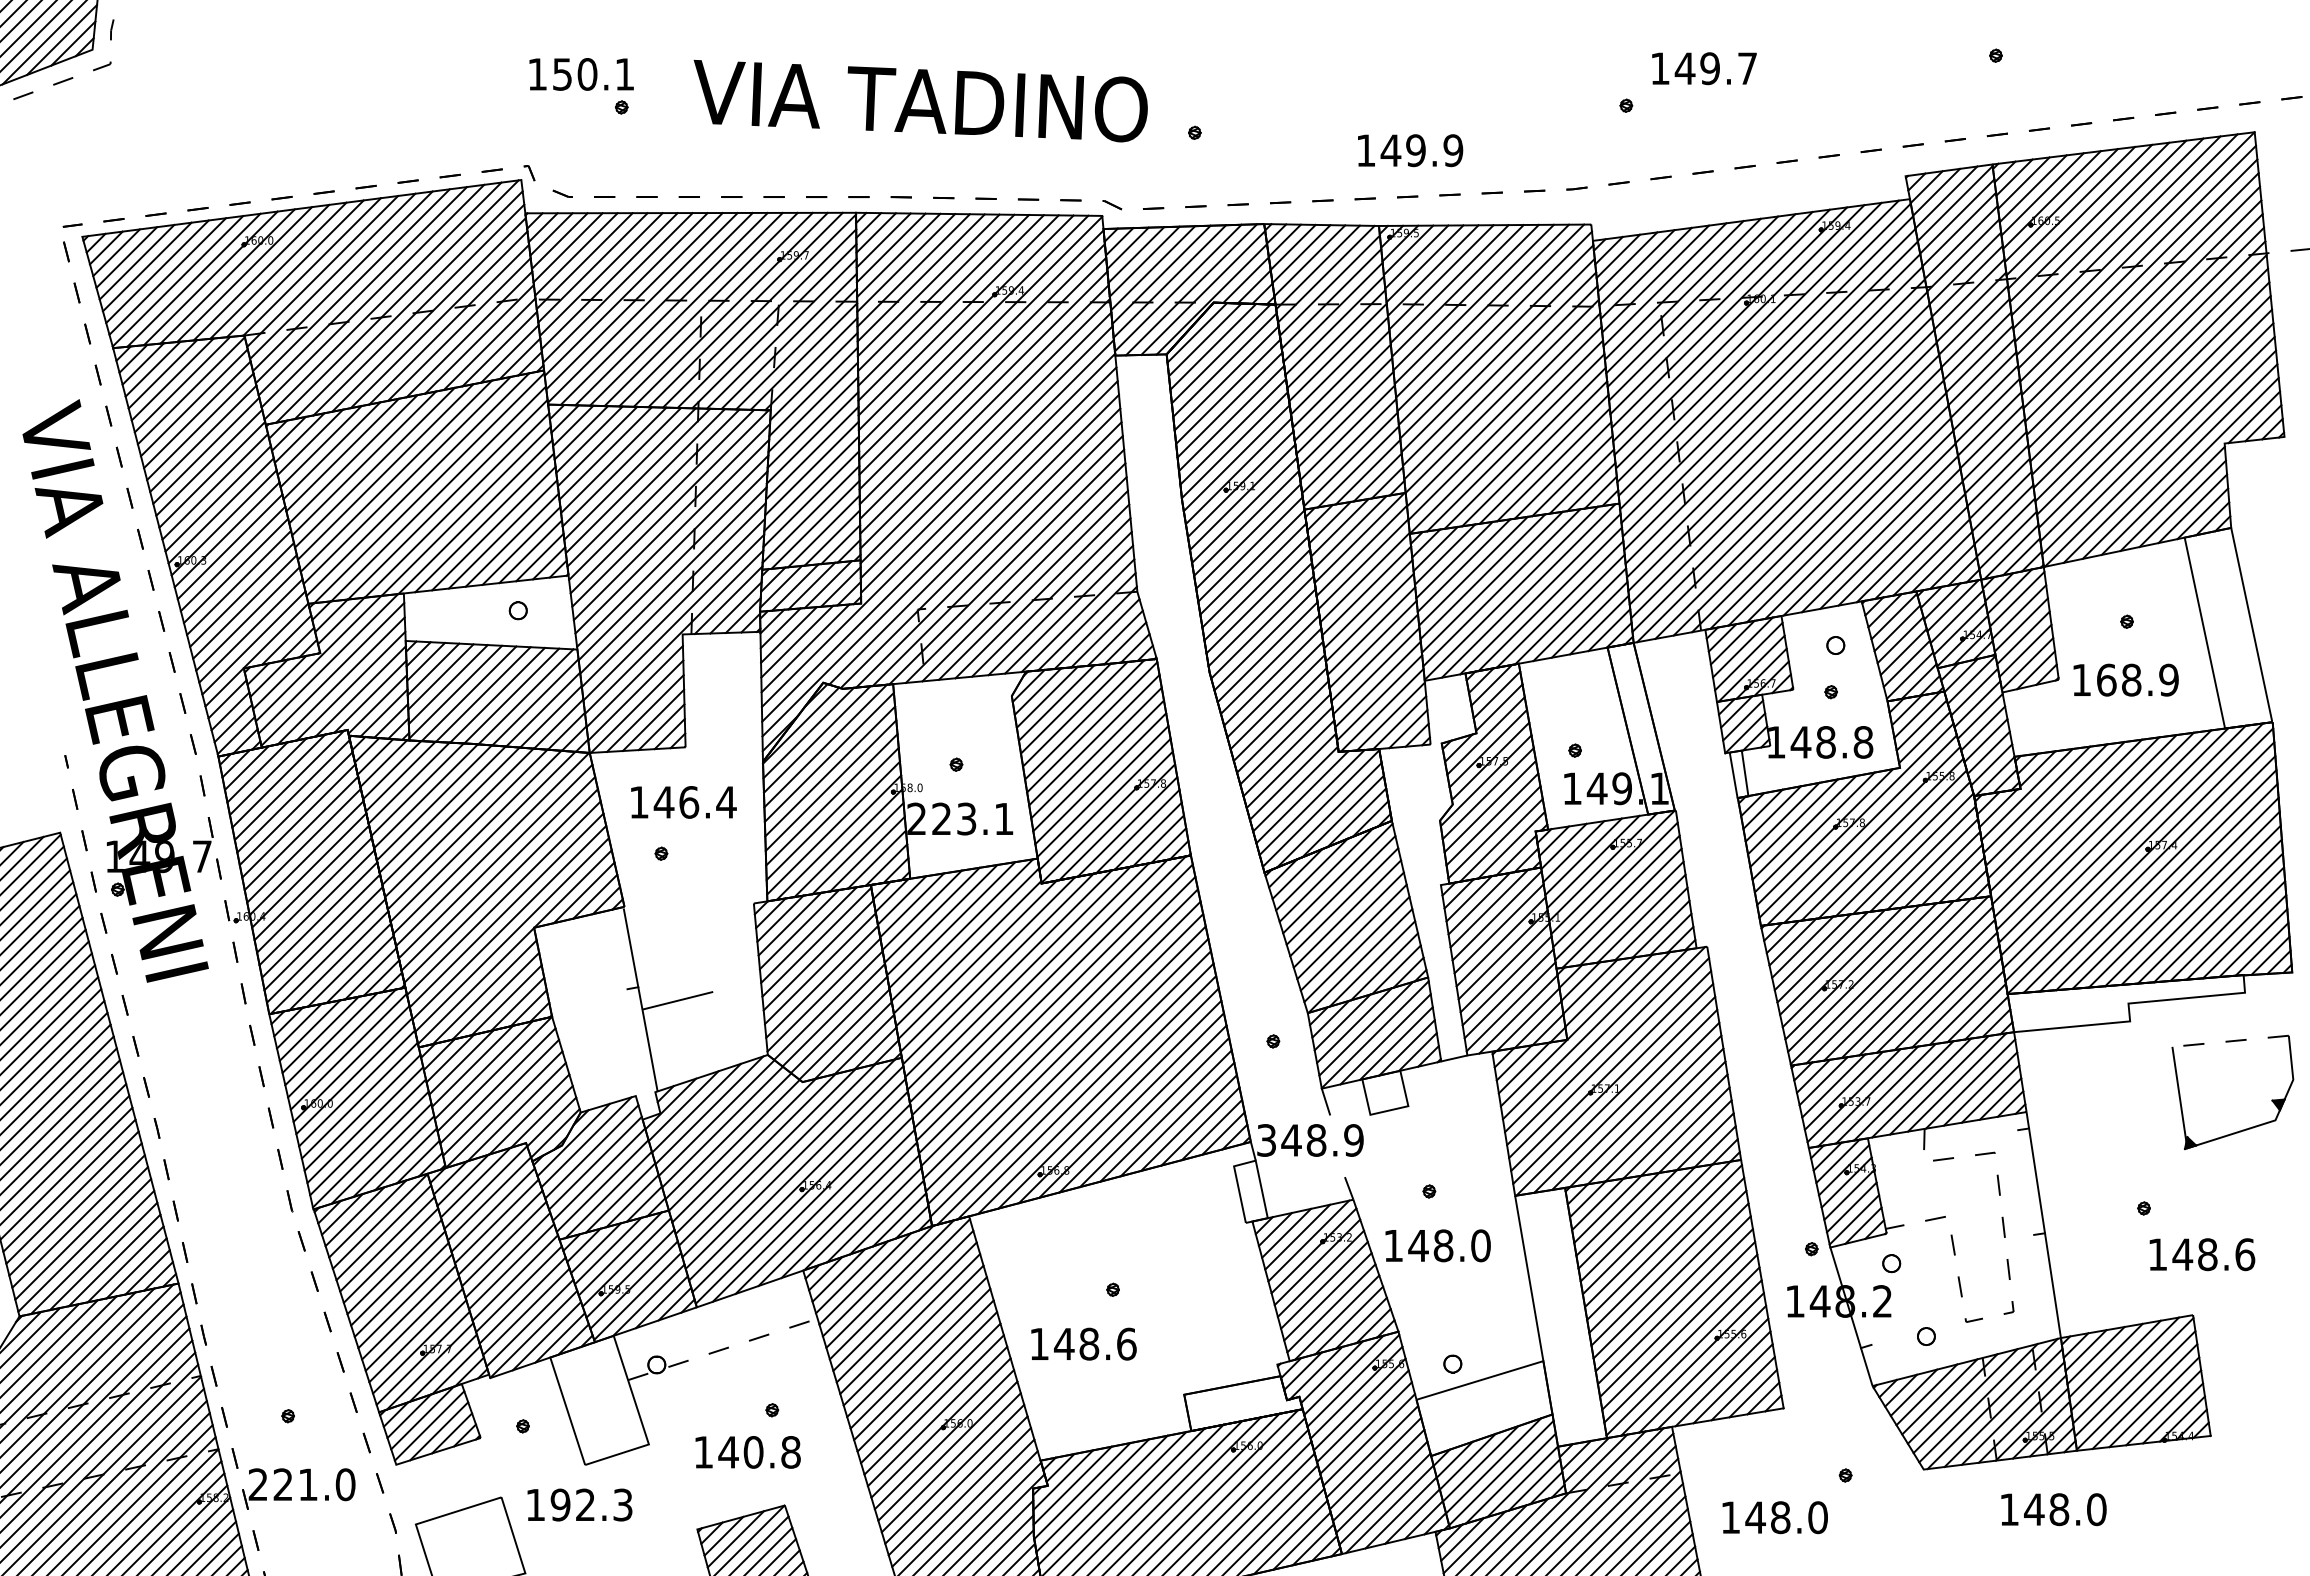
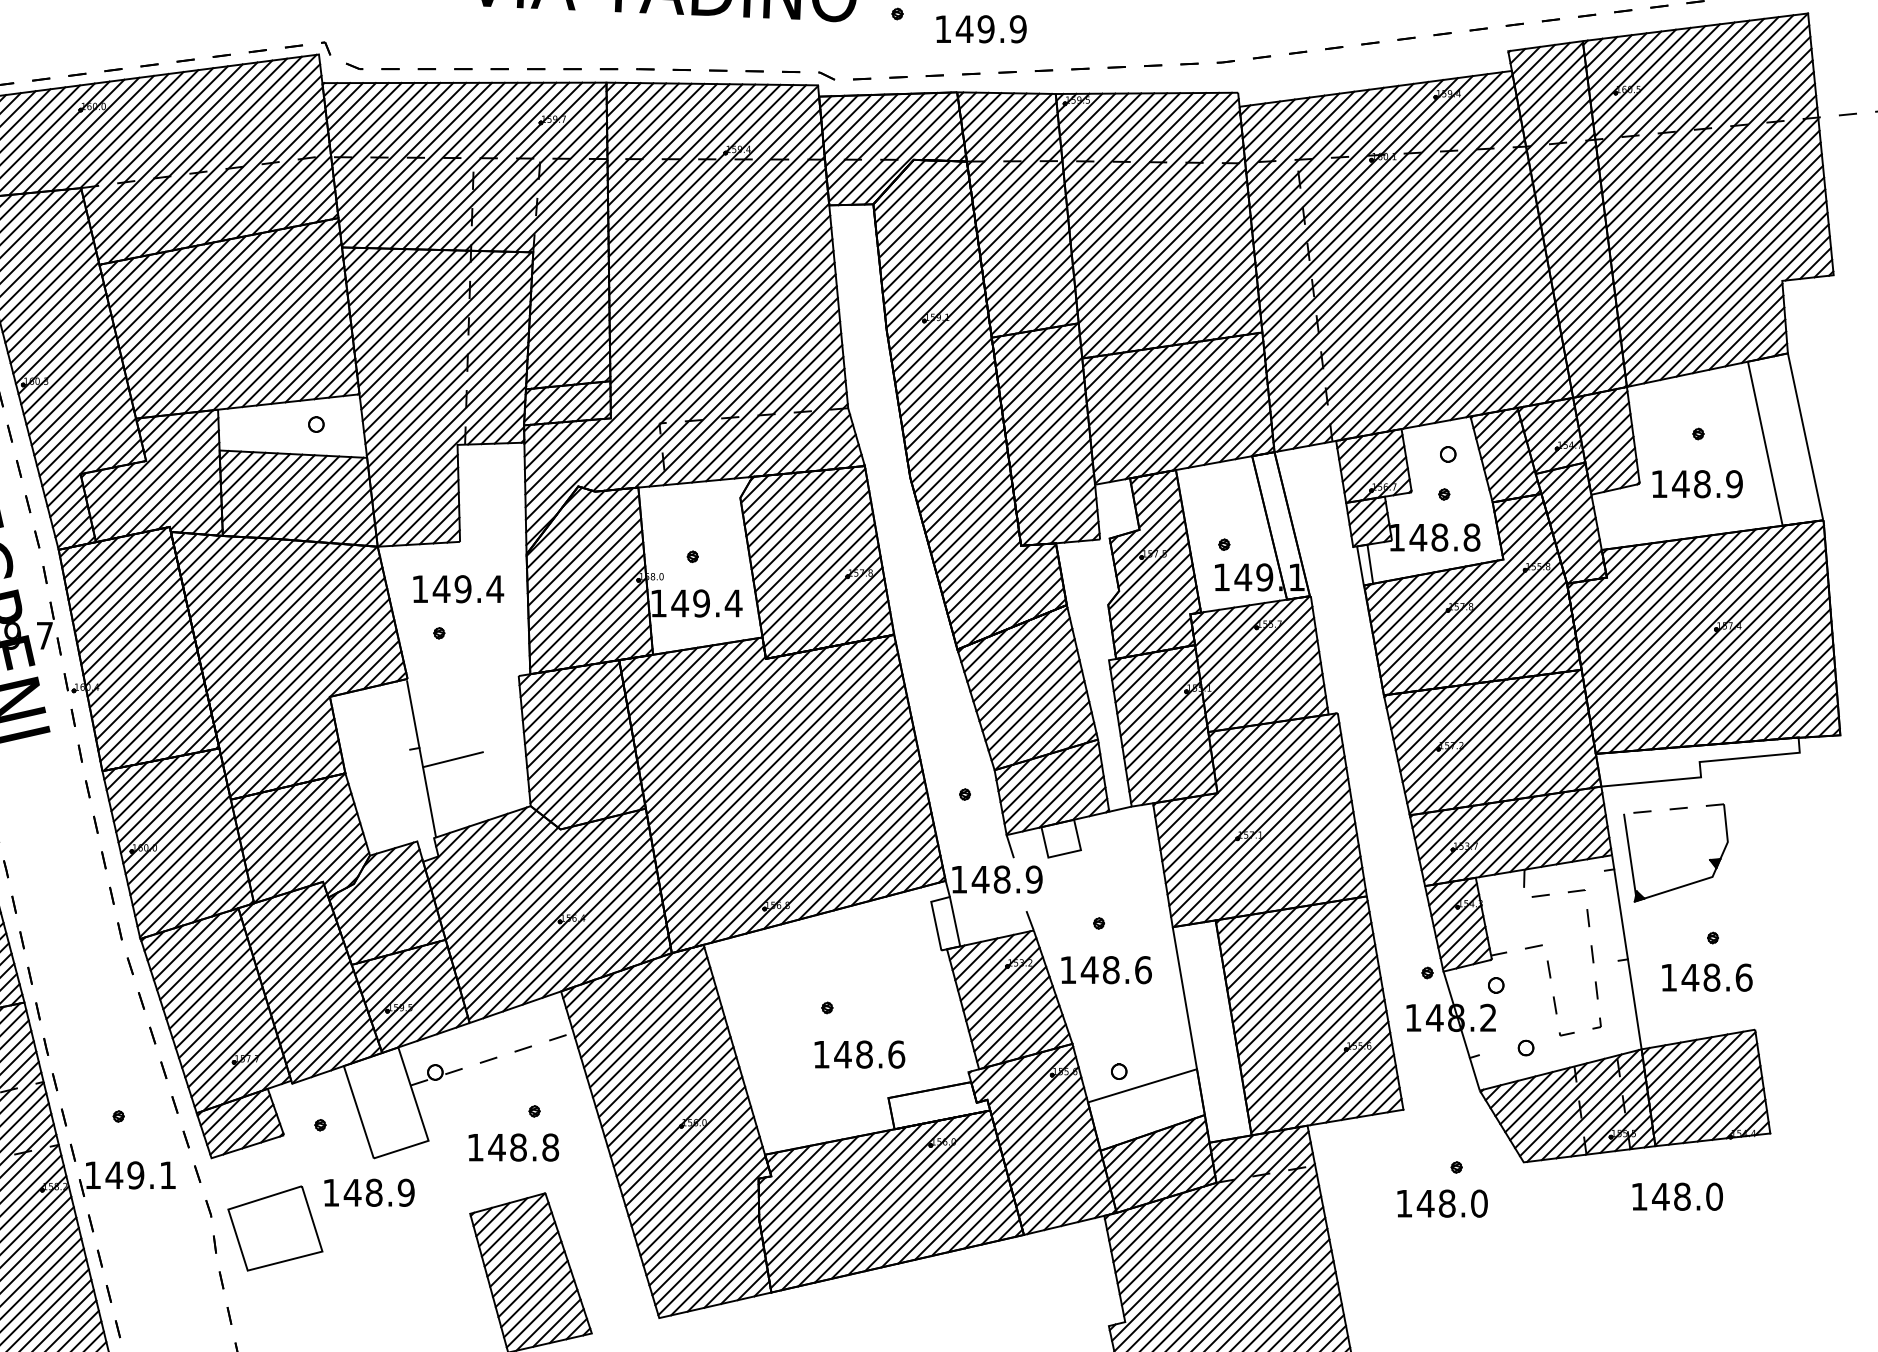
text: (1410, 150) -> (981, 29), moved
text: (2106, 679) -> (1680, 483), 168.9 -> 148.9
text: (689, 802) -> (463, 589), 146.4 -> 149.4
text: (960, 818) -> (696, 603), 223.1 -> 149.4
part: (2245, 1128) -> (1686, 883), moved
text: (1266, 1140) -> (959, 879), 348.9 -> 148.9
text: (1480, 1245) -> (1142, 969), 148.0 -> 148.6
text: (2202, 1254) -> (1707, 977), moved
text: (1083, 1343) -> (859, 1054), moved
text: (753, 1452) -> (518, 1147), 140.8 -> 148.8
text: (301, 1484) -> (130, 1175), 221.0 -> 149.1
text: (591, 1504) -> (379, 1192), 192.3 -> 148.9
text: (2053, 1509) -> (1677, 1196), moved
text: (1774, 1517) -> (1441, 1203), moved

